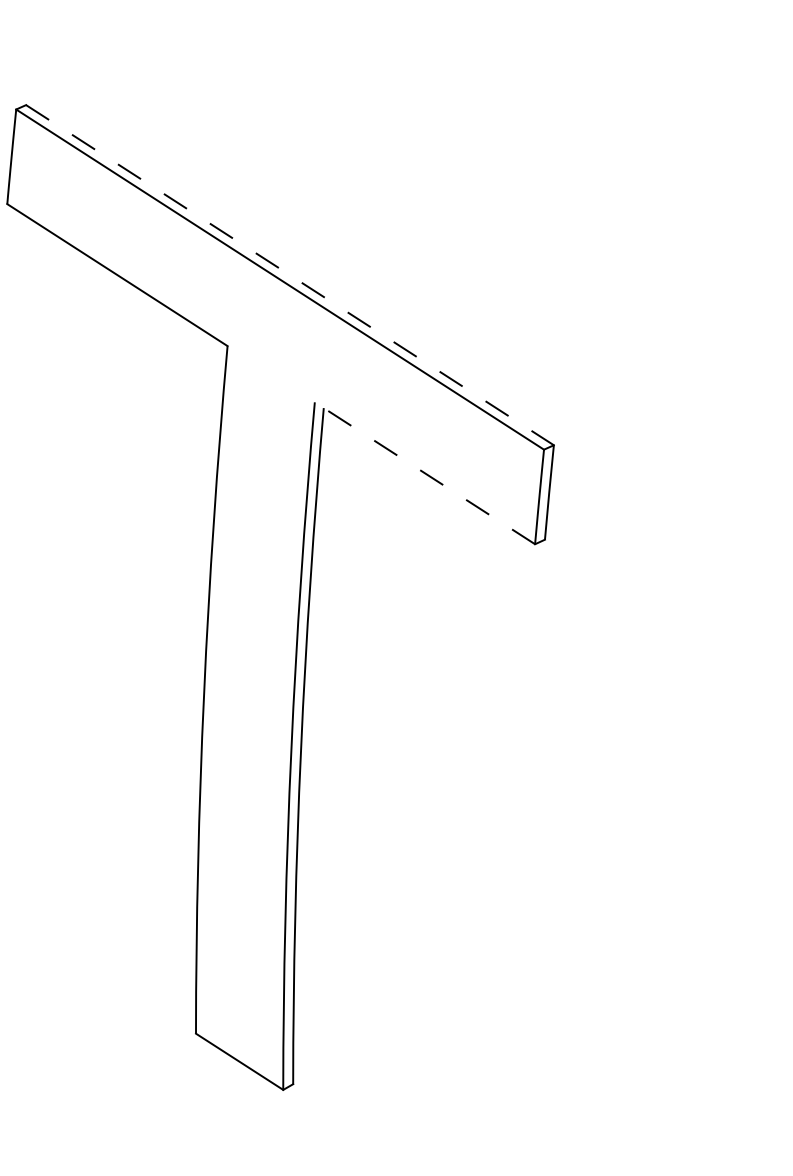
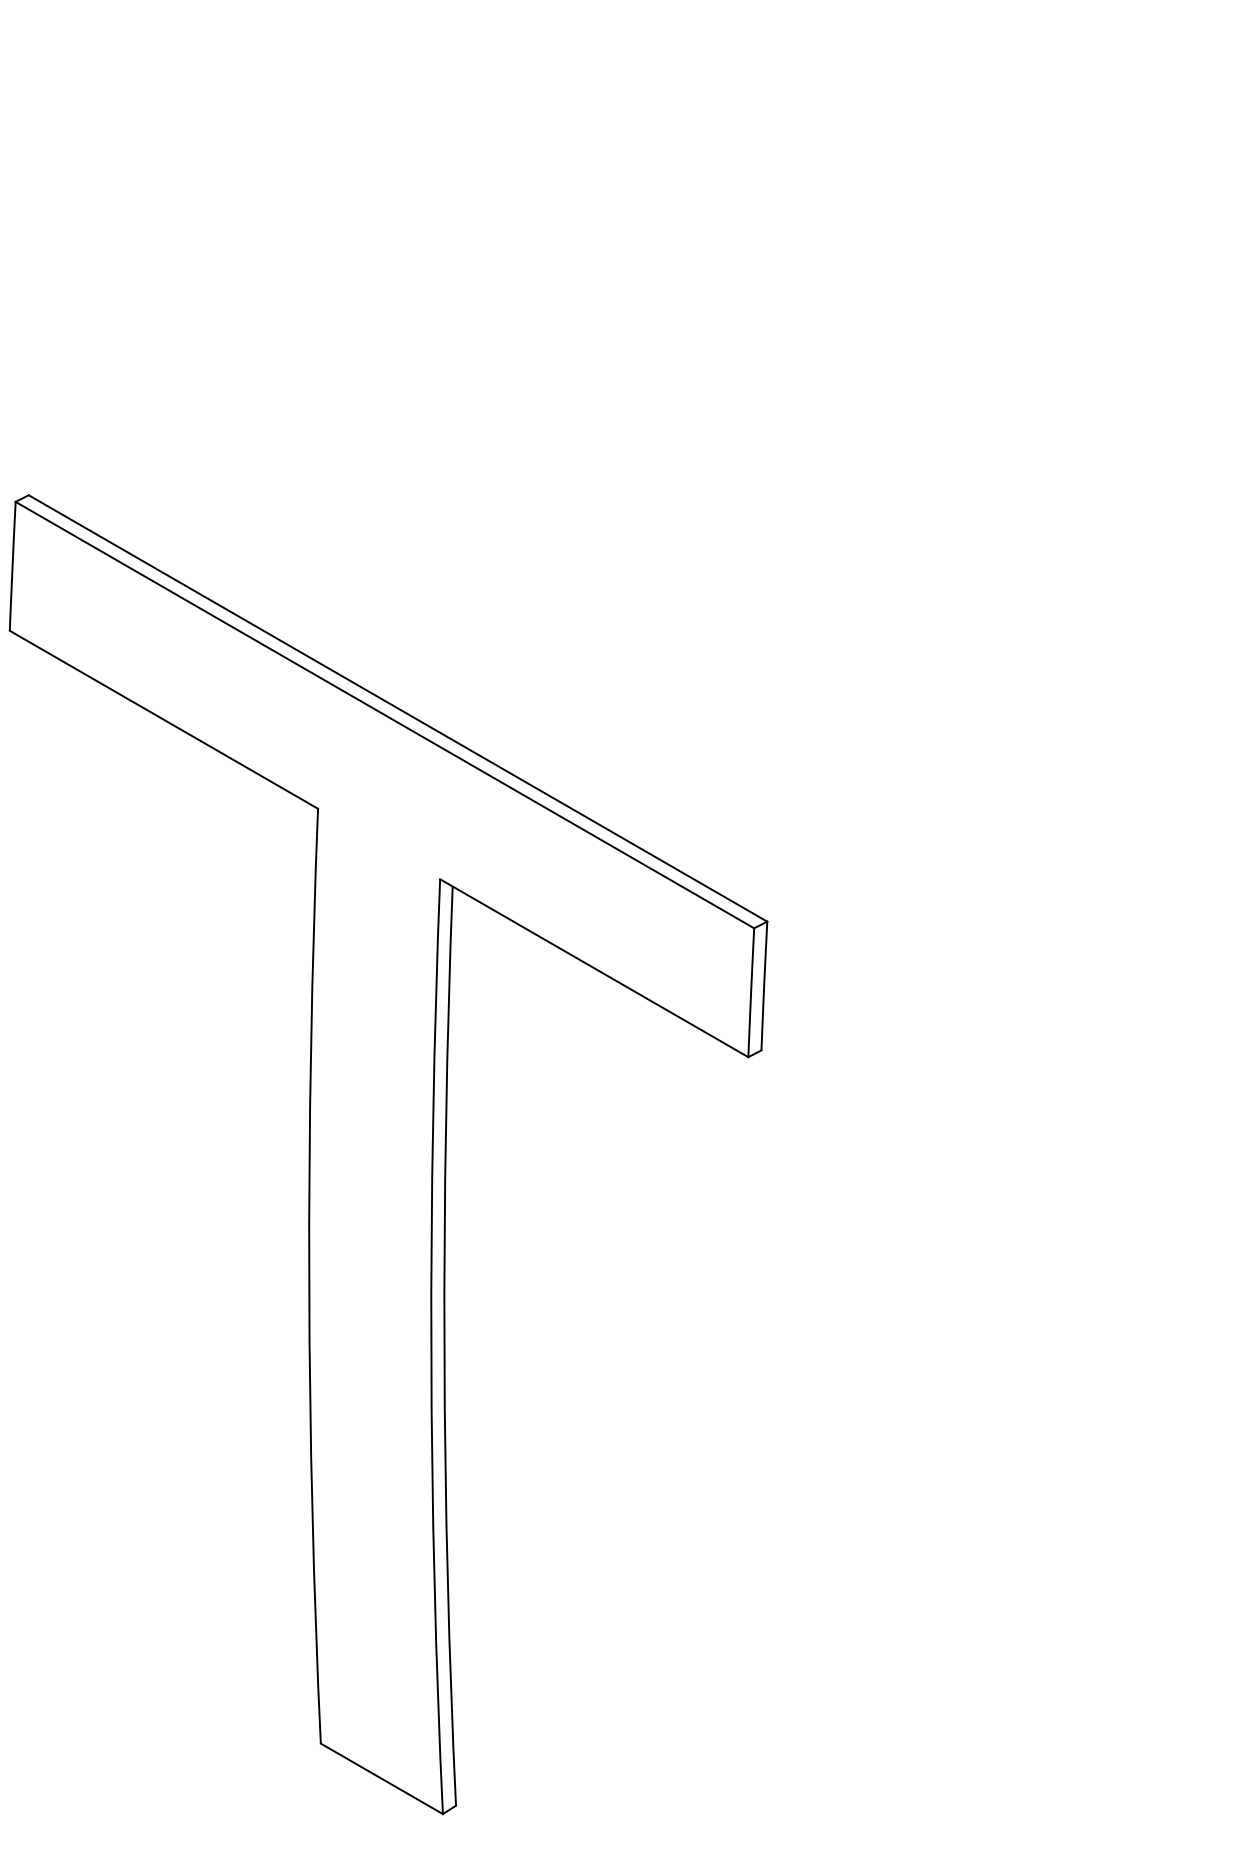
line: (290, 275) -> (398, 708), dashed -> solid
line: (425, 473) -> (594, 968), dashed -> solid

